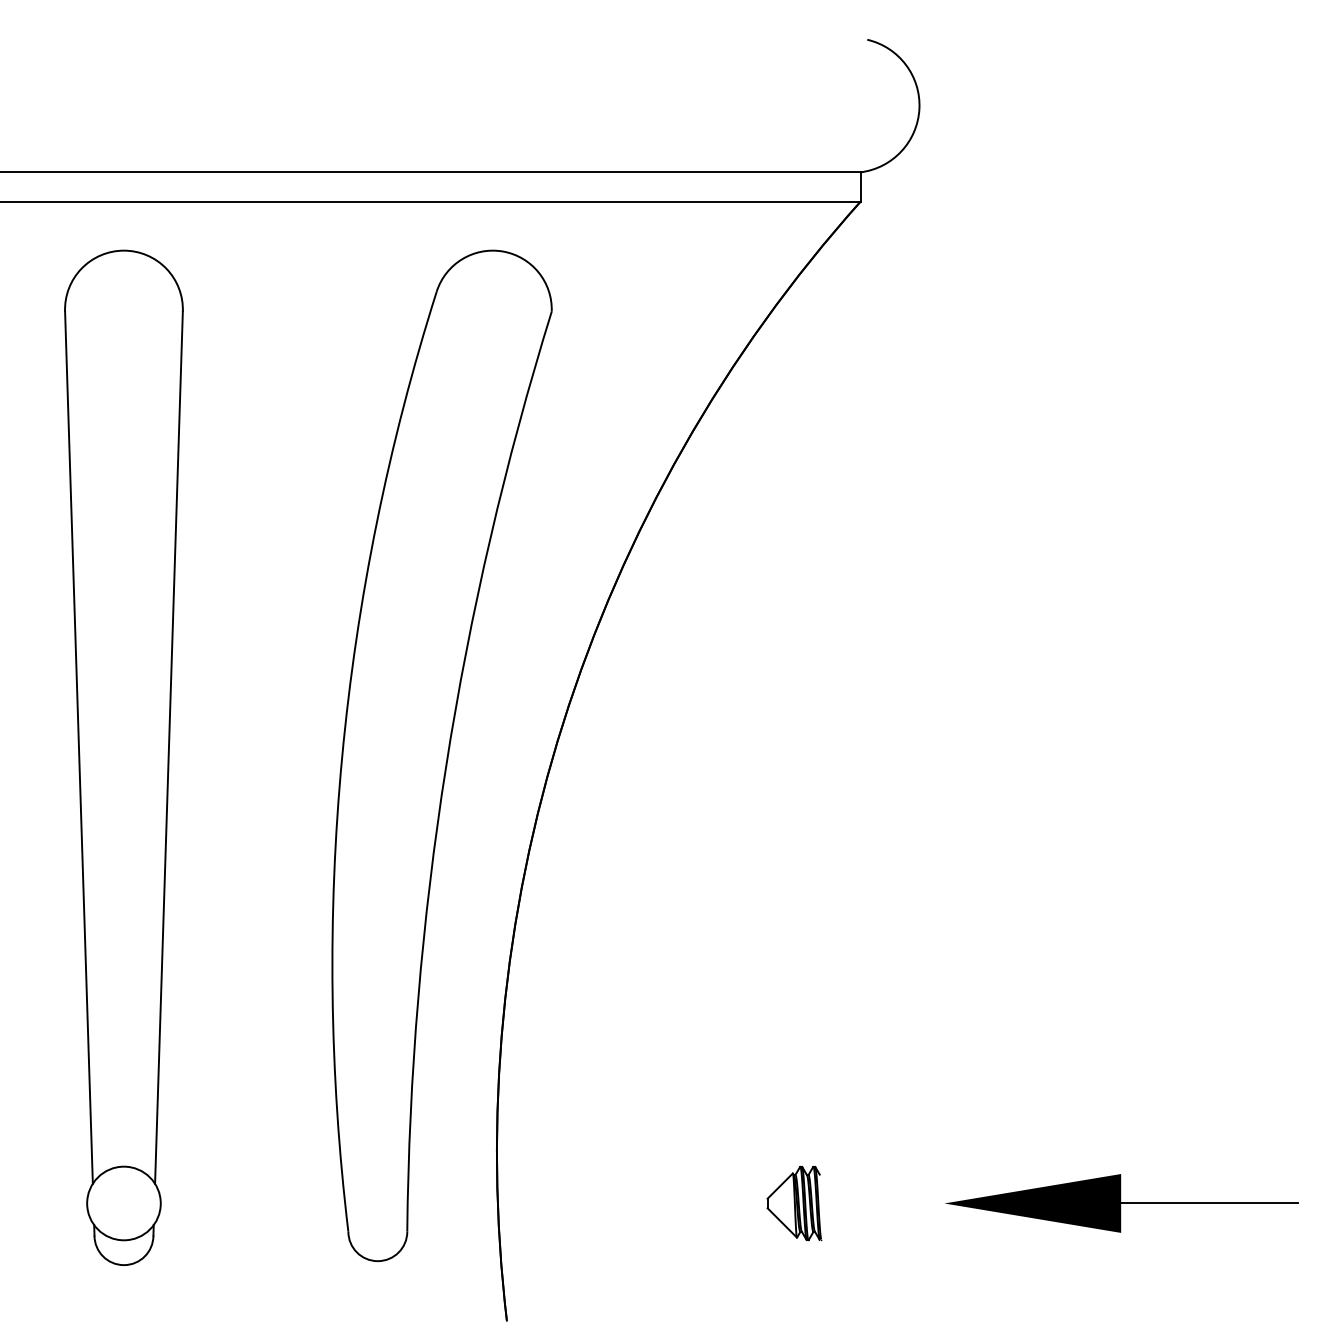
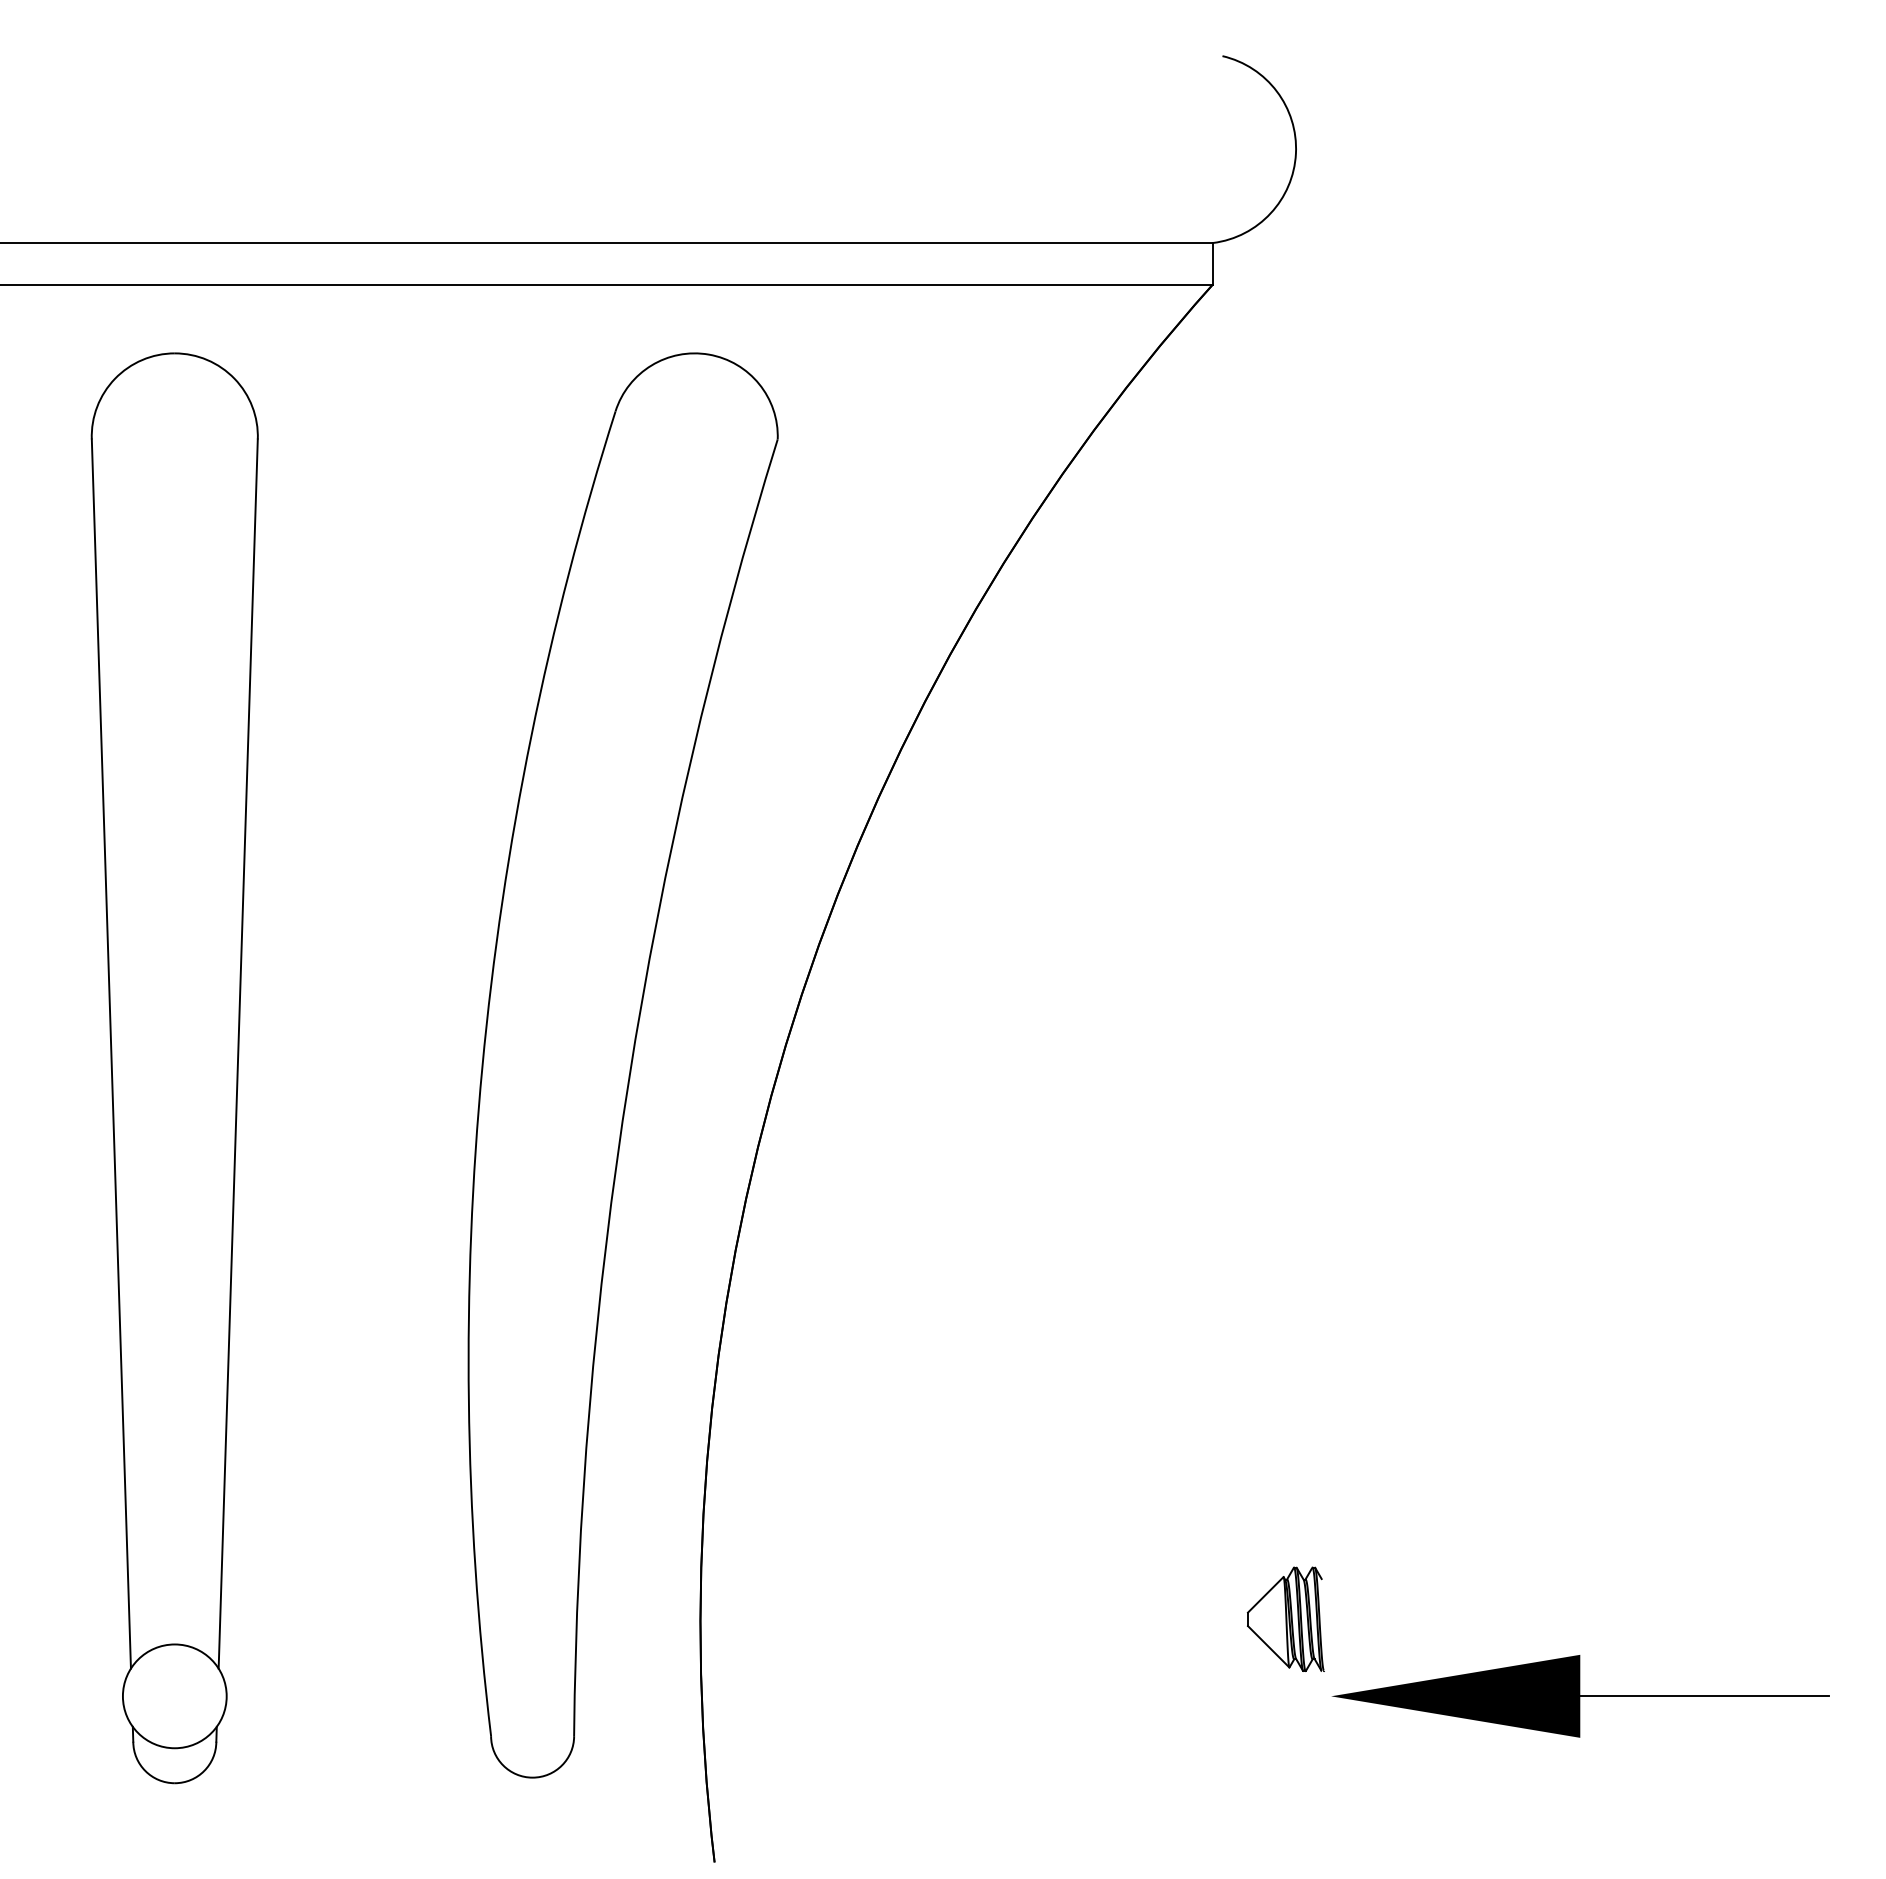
part: (794, 1202) -> (1285, 1618), moved

